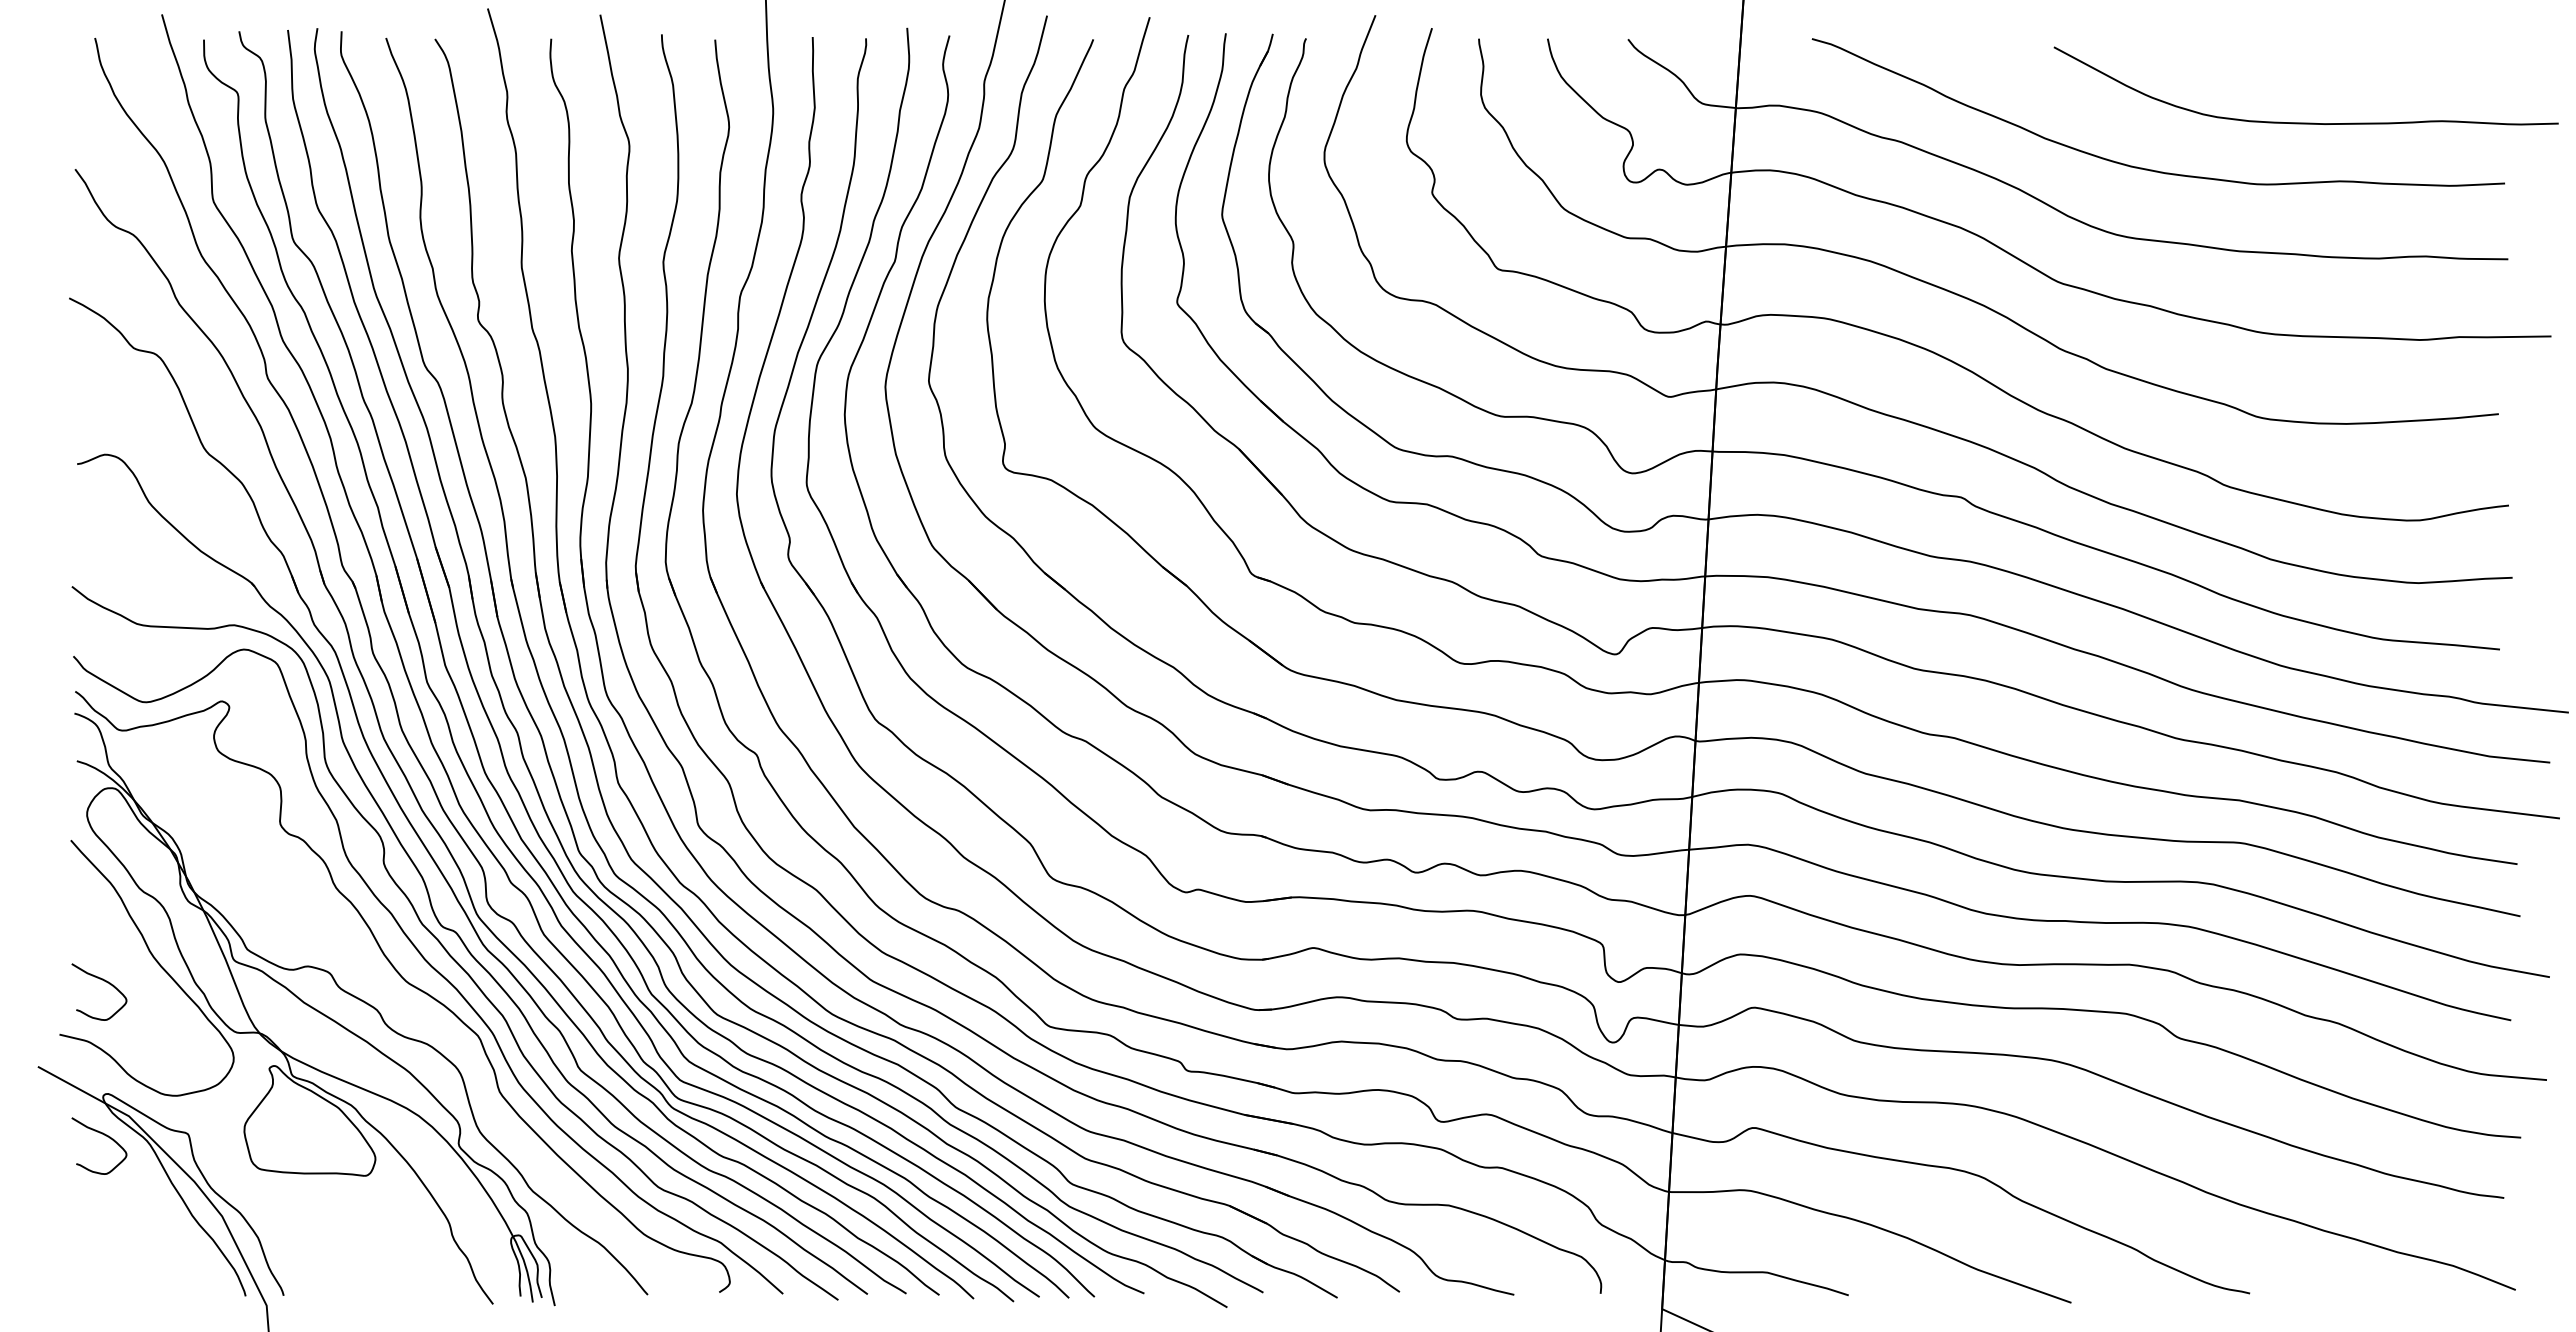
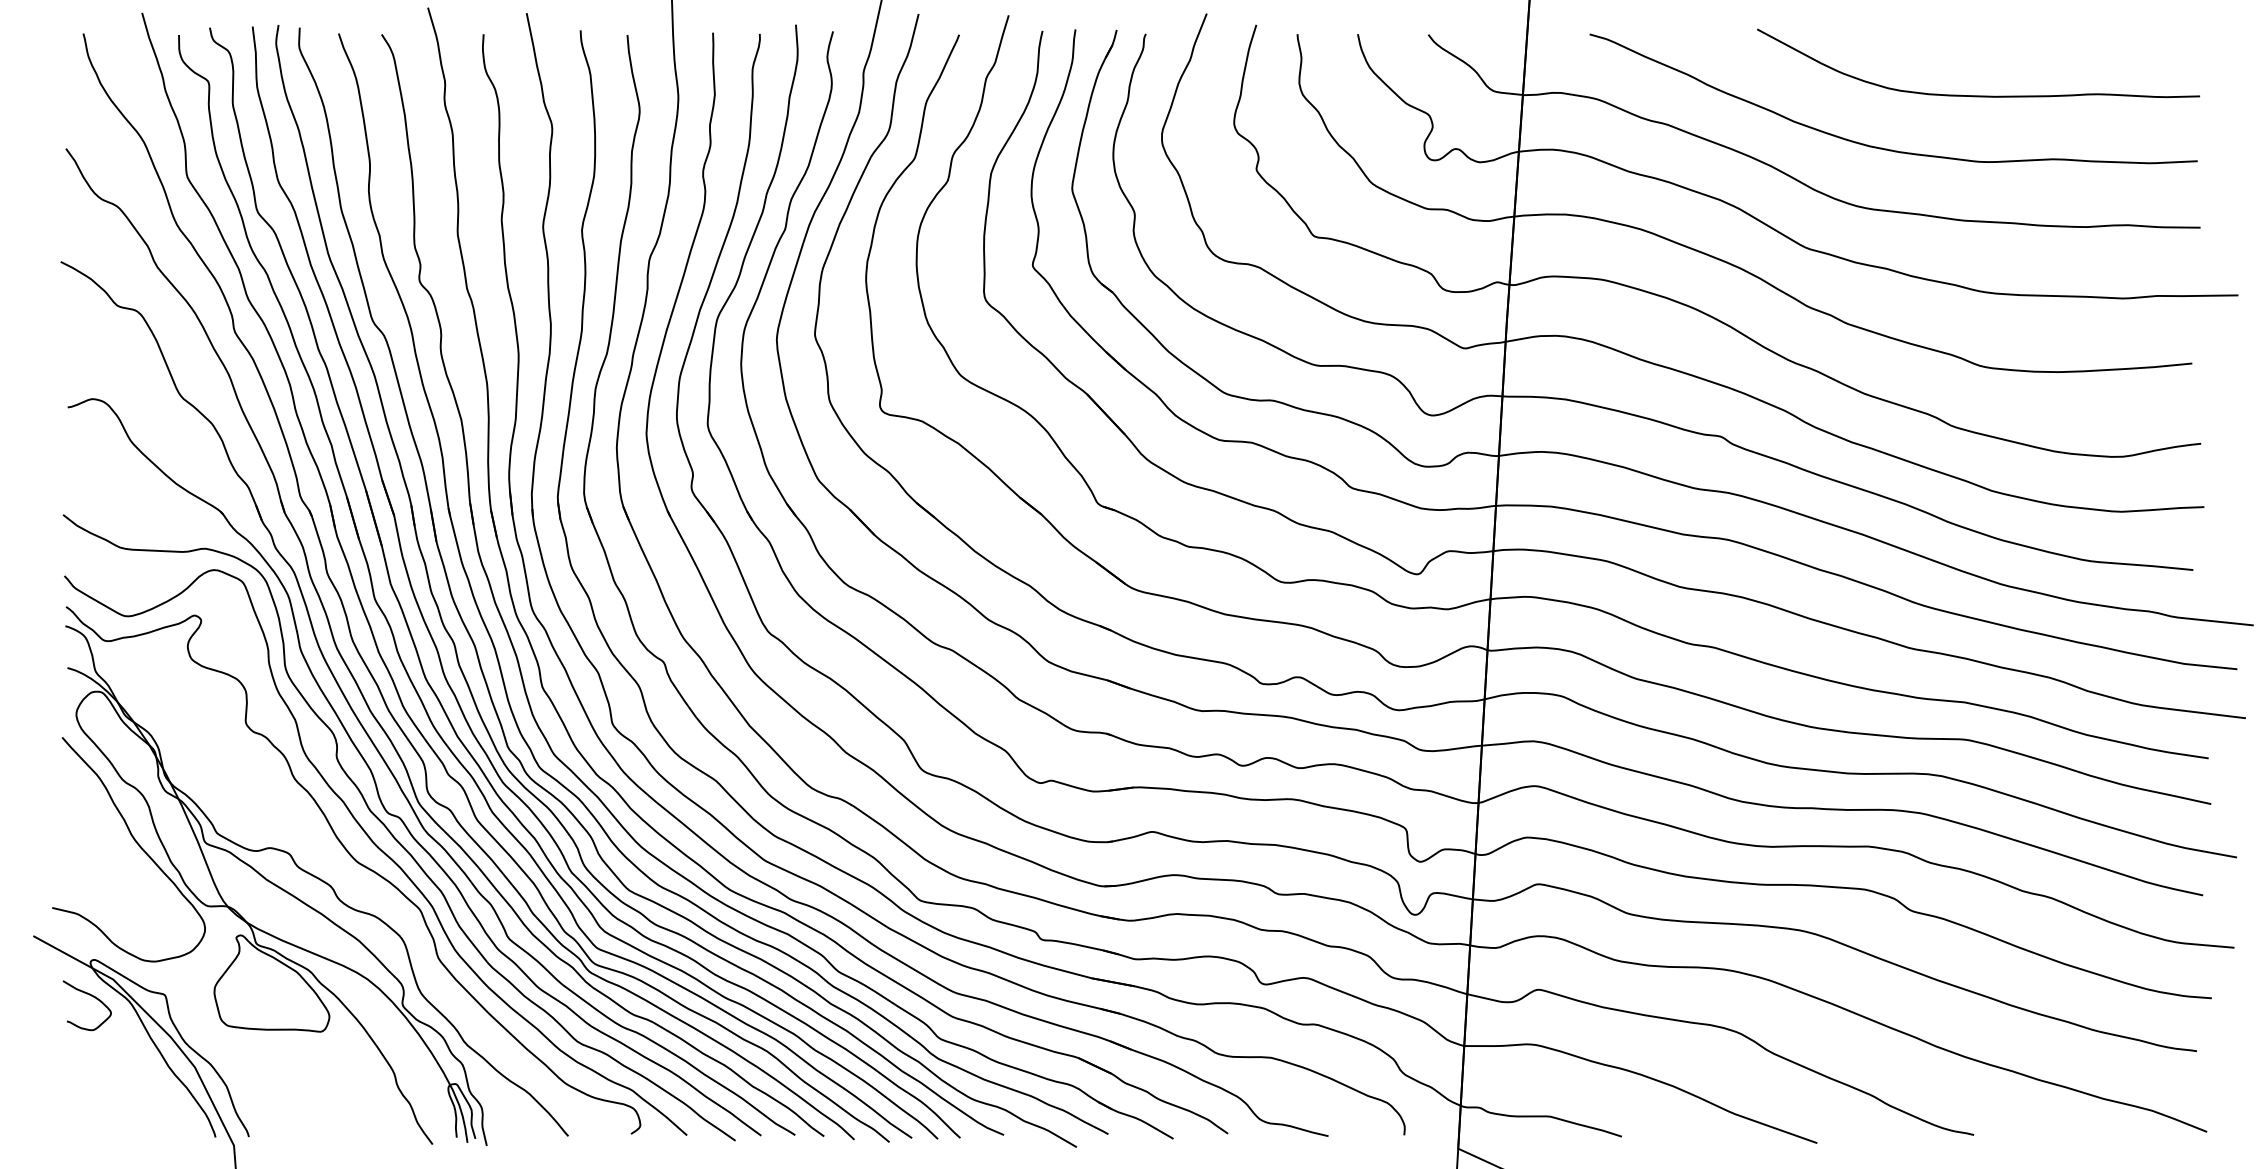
curve: (2305, 122) -> (1977, 95), moved
curve: (104, 981) -> (91, 861), removed

